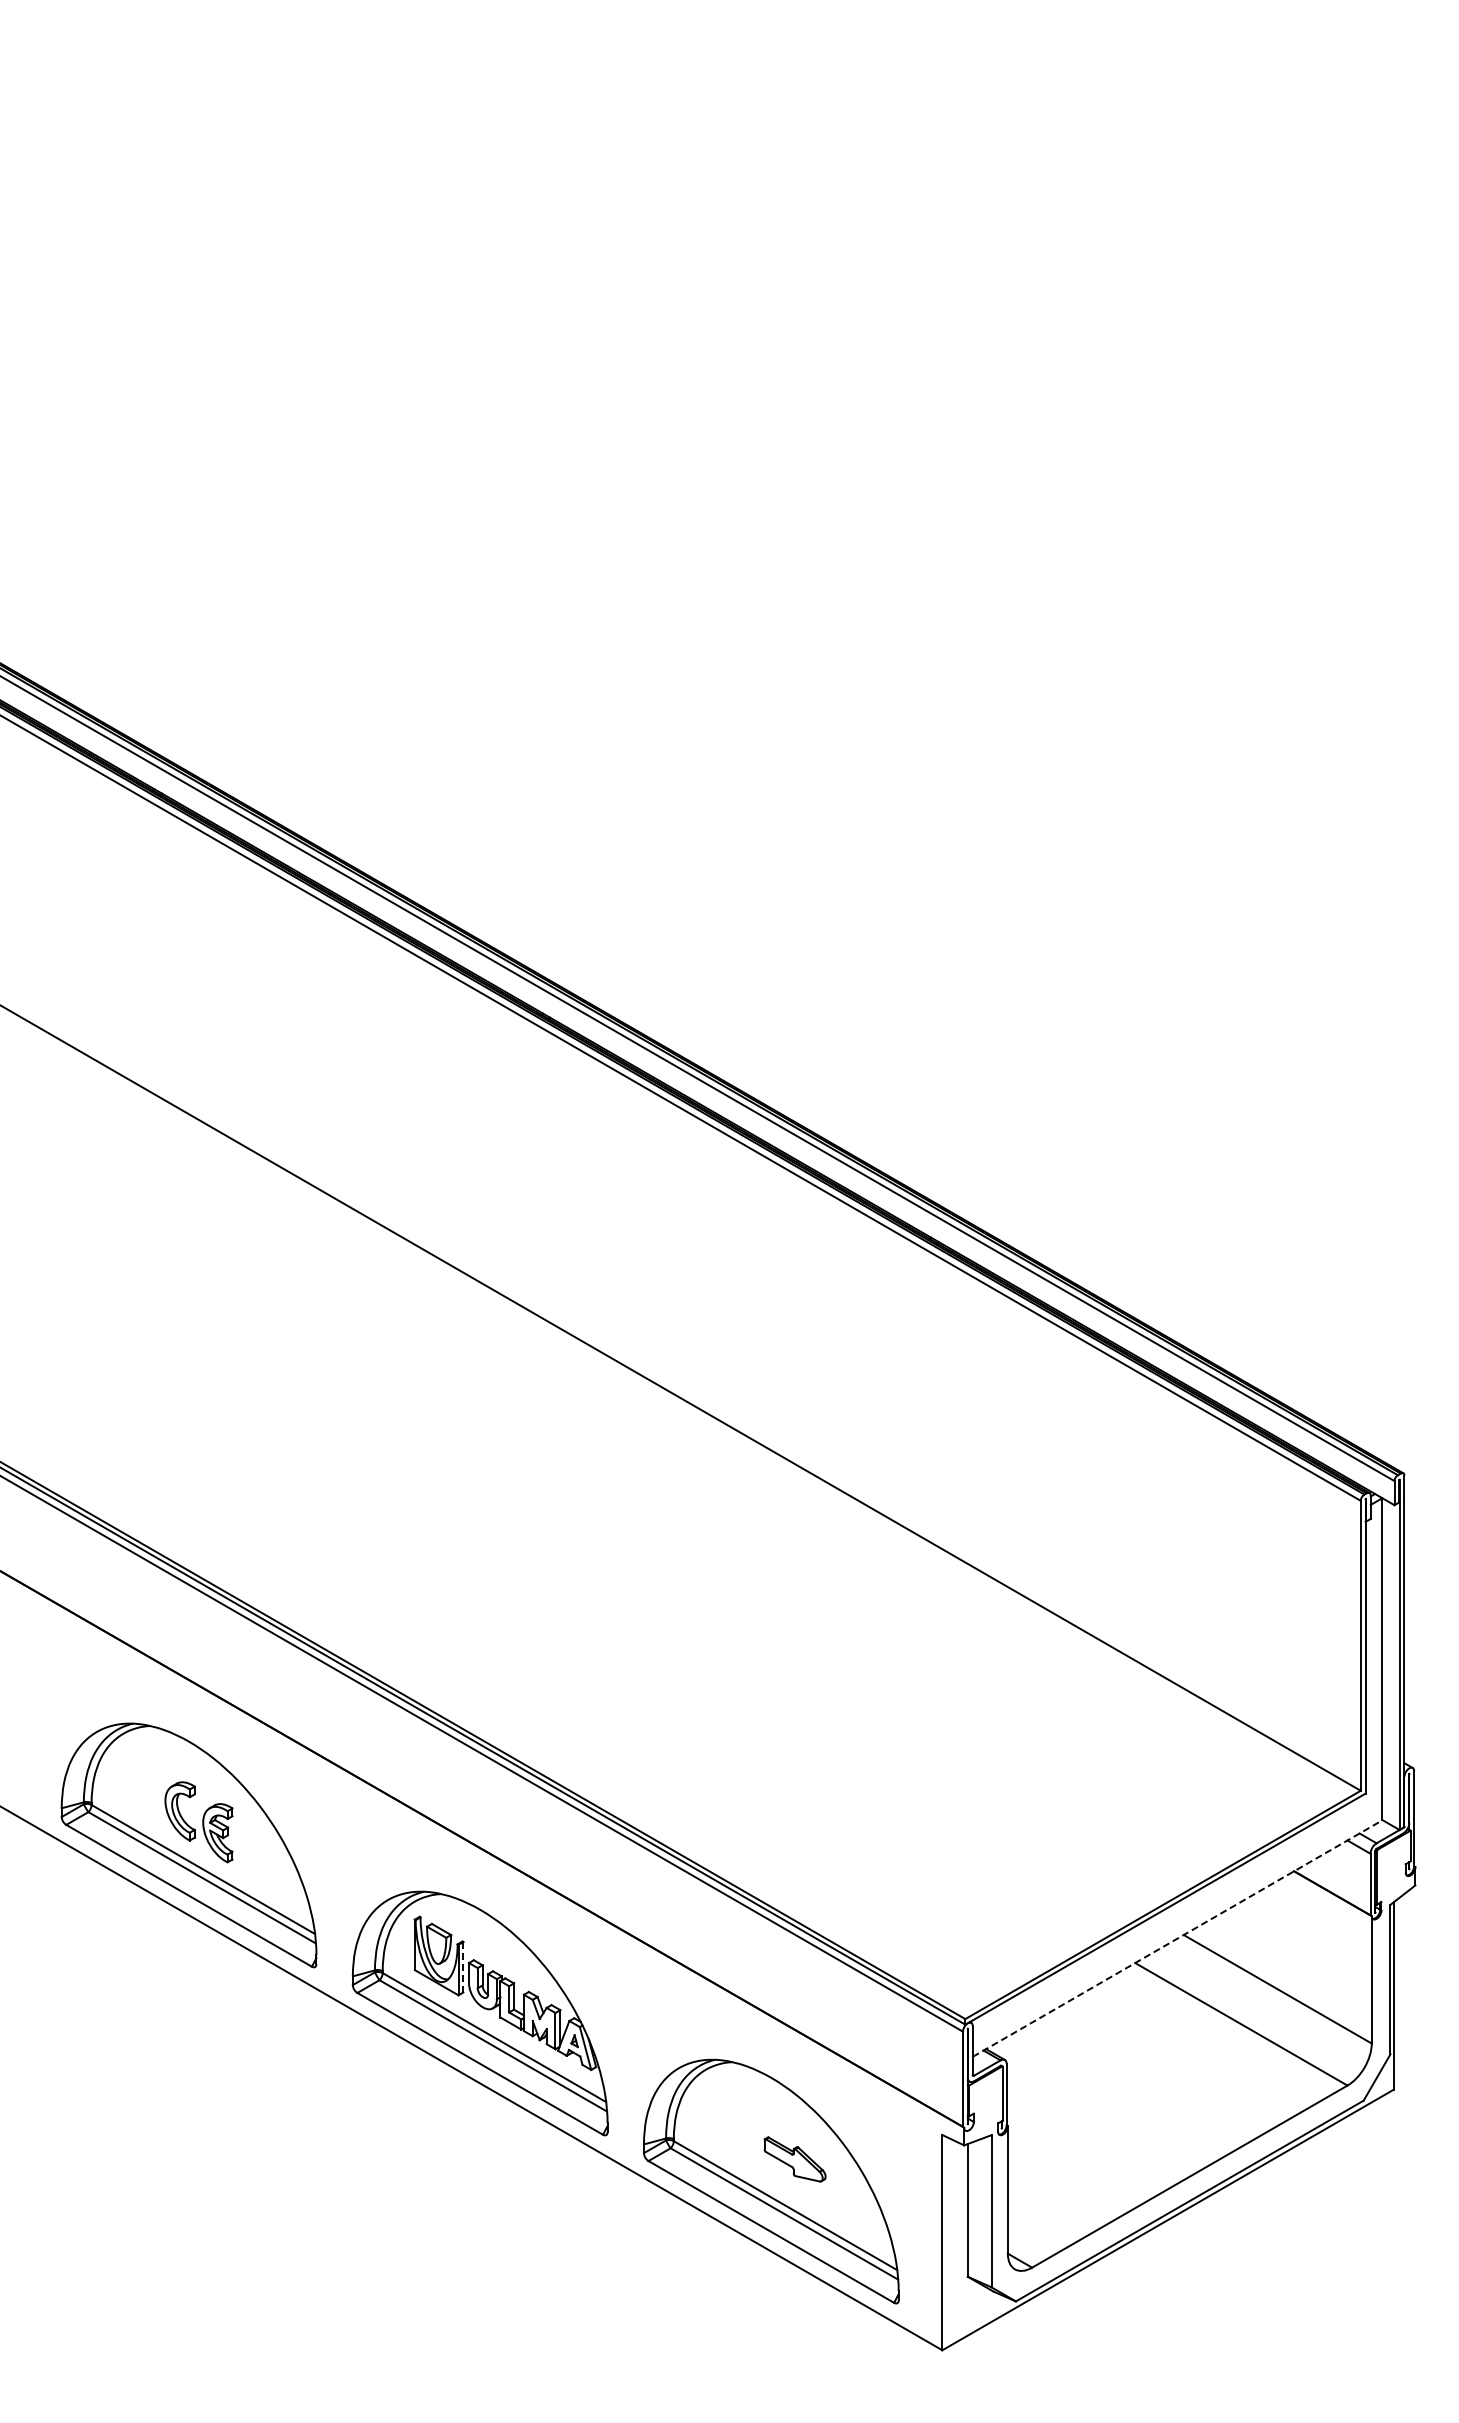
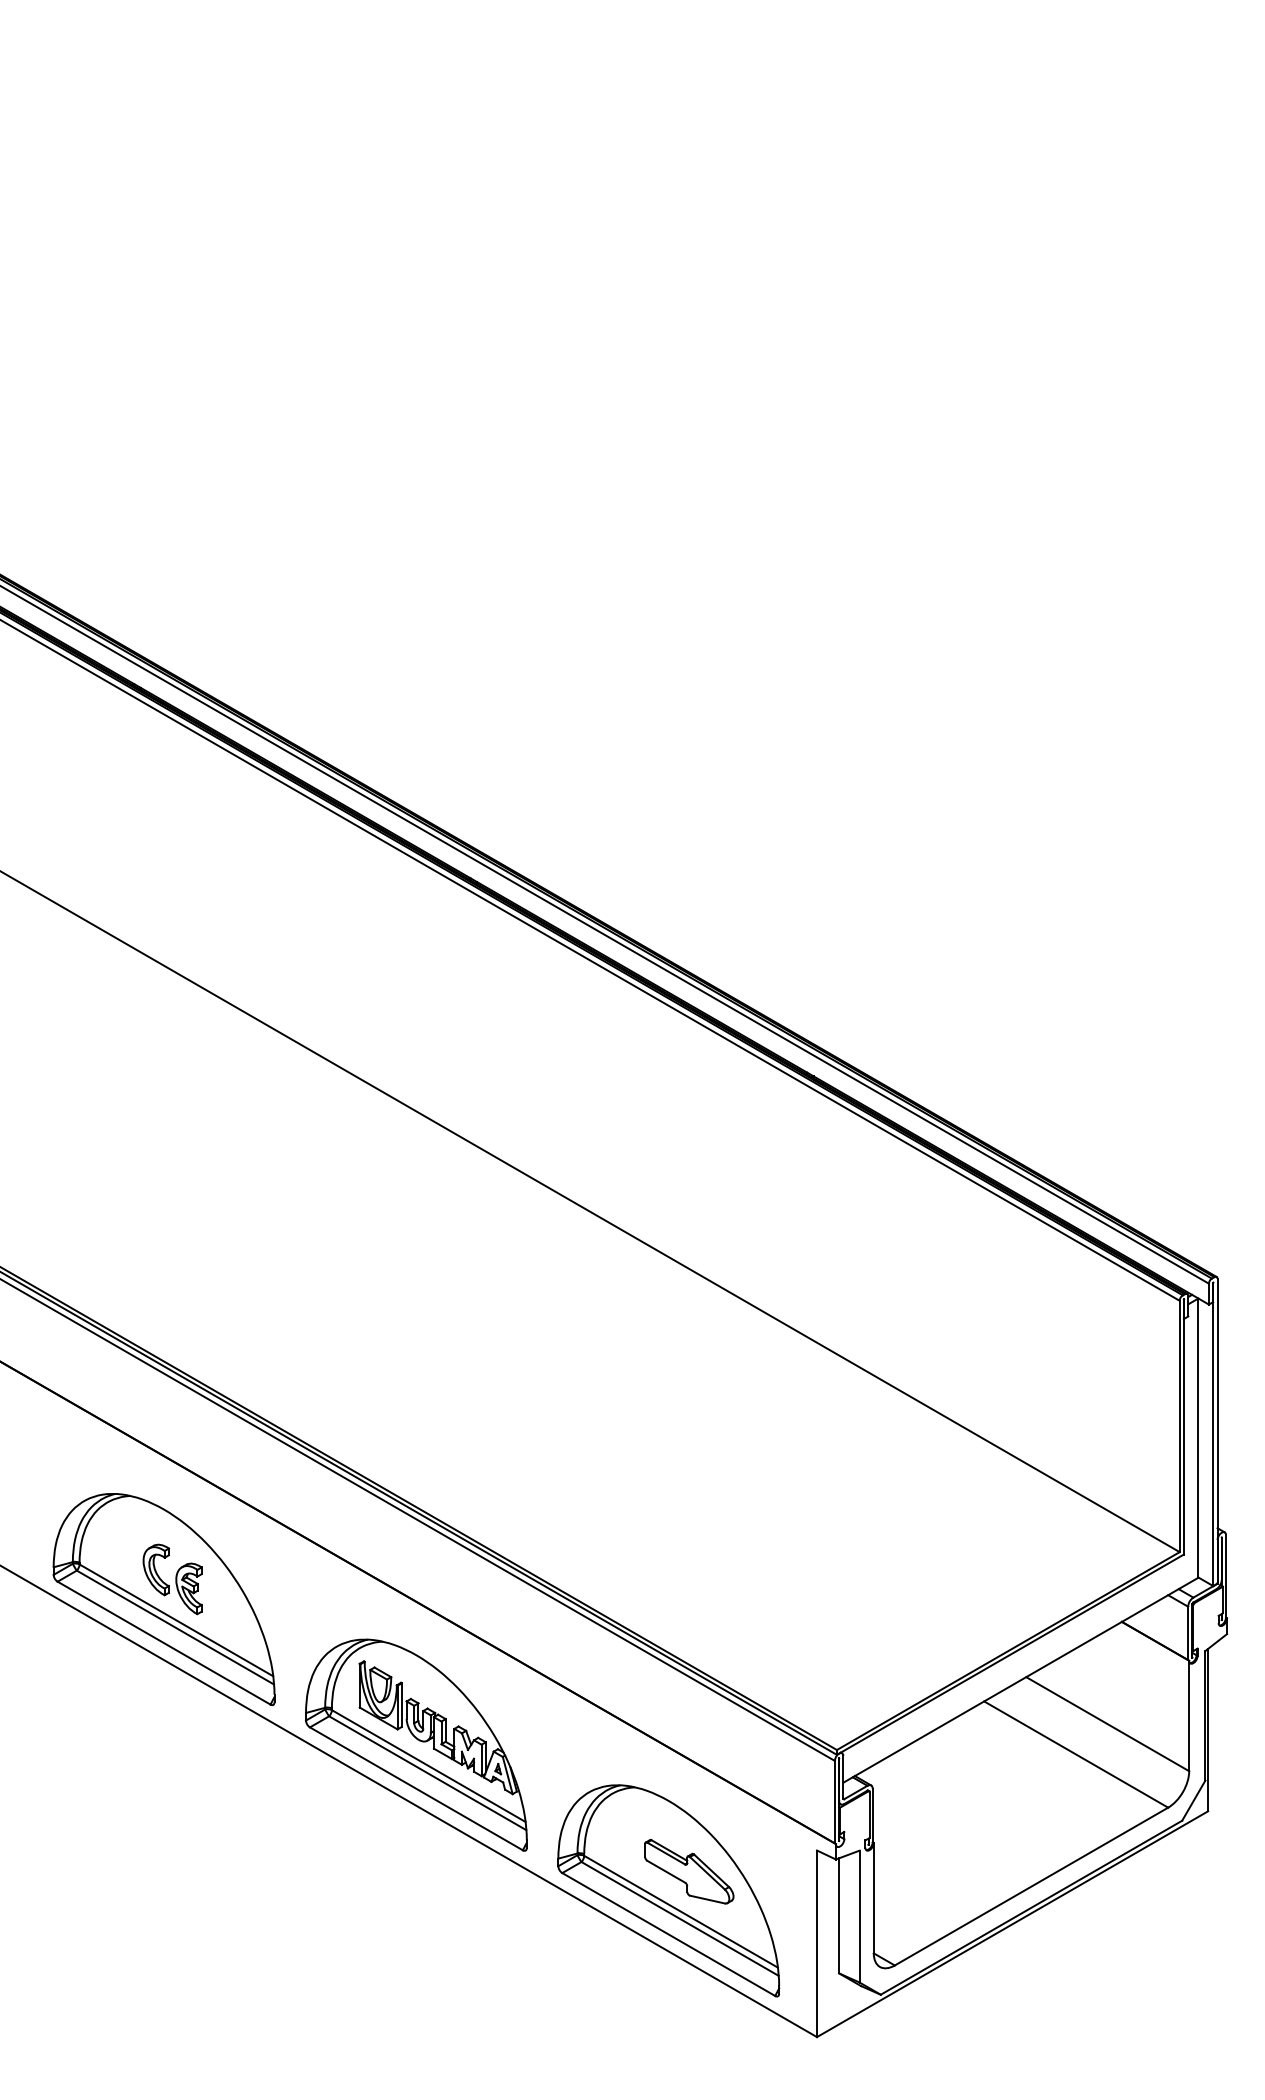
line: (1177, 1938) -> (1020, 1680), dashed -> solid
line: (463, 1966) -> (401, 1704), dashed -> solid
part: (794, 2159) -> (688, 1871), size x1.67

